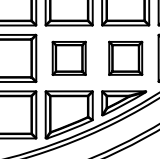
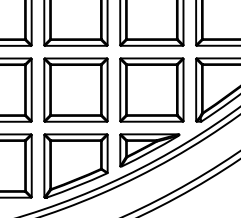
part: (68, 57) -> (75, 89), size x1.43
part: (125, 57) -> (151, 89), size x1.43

